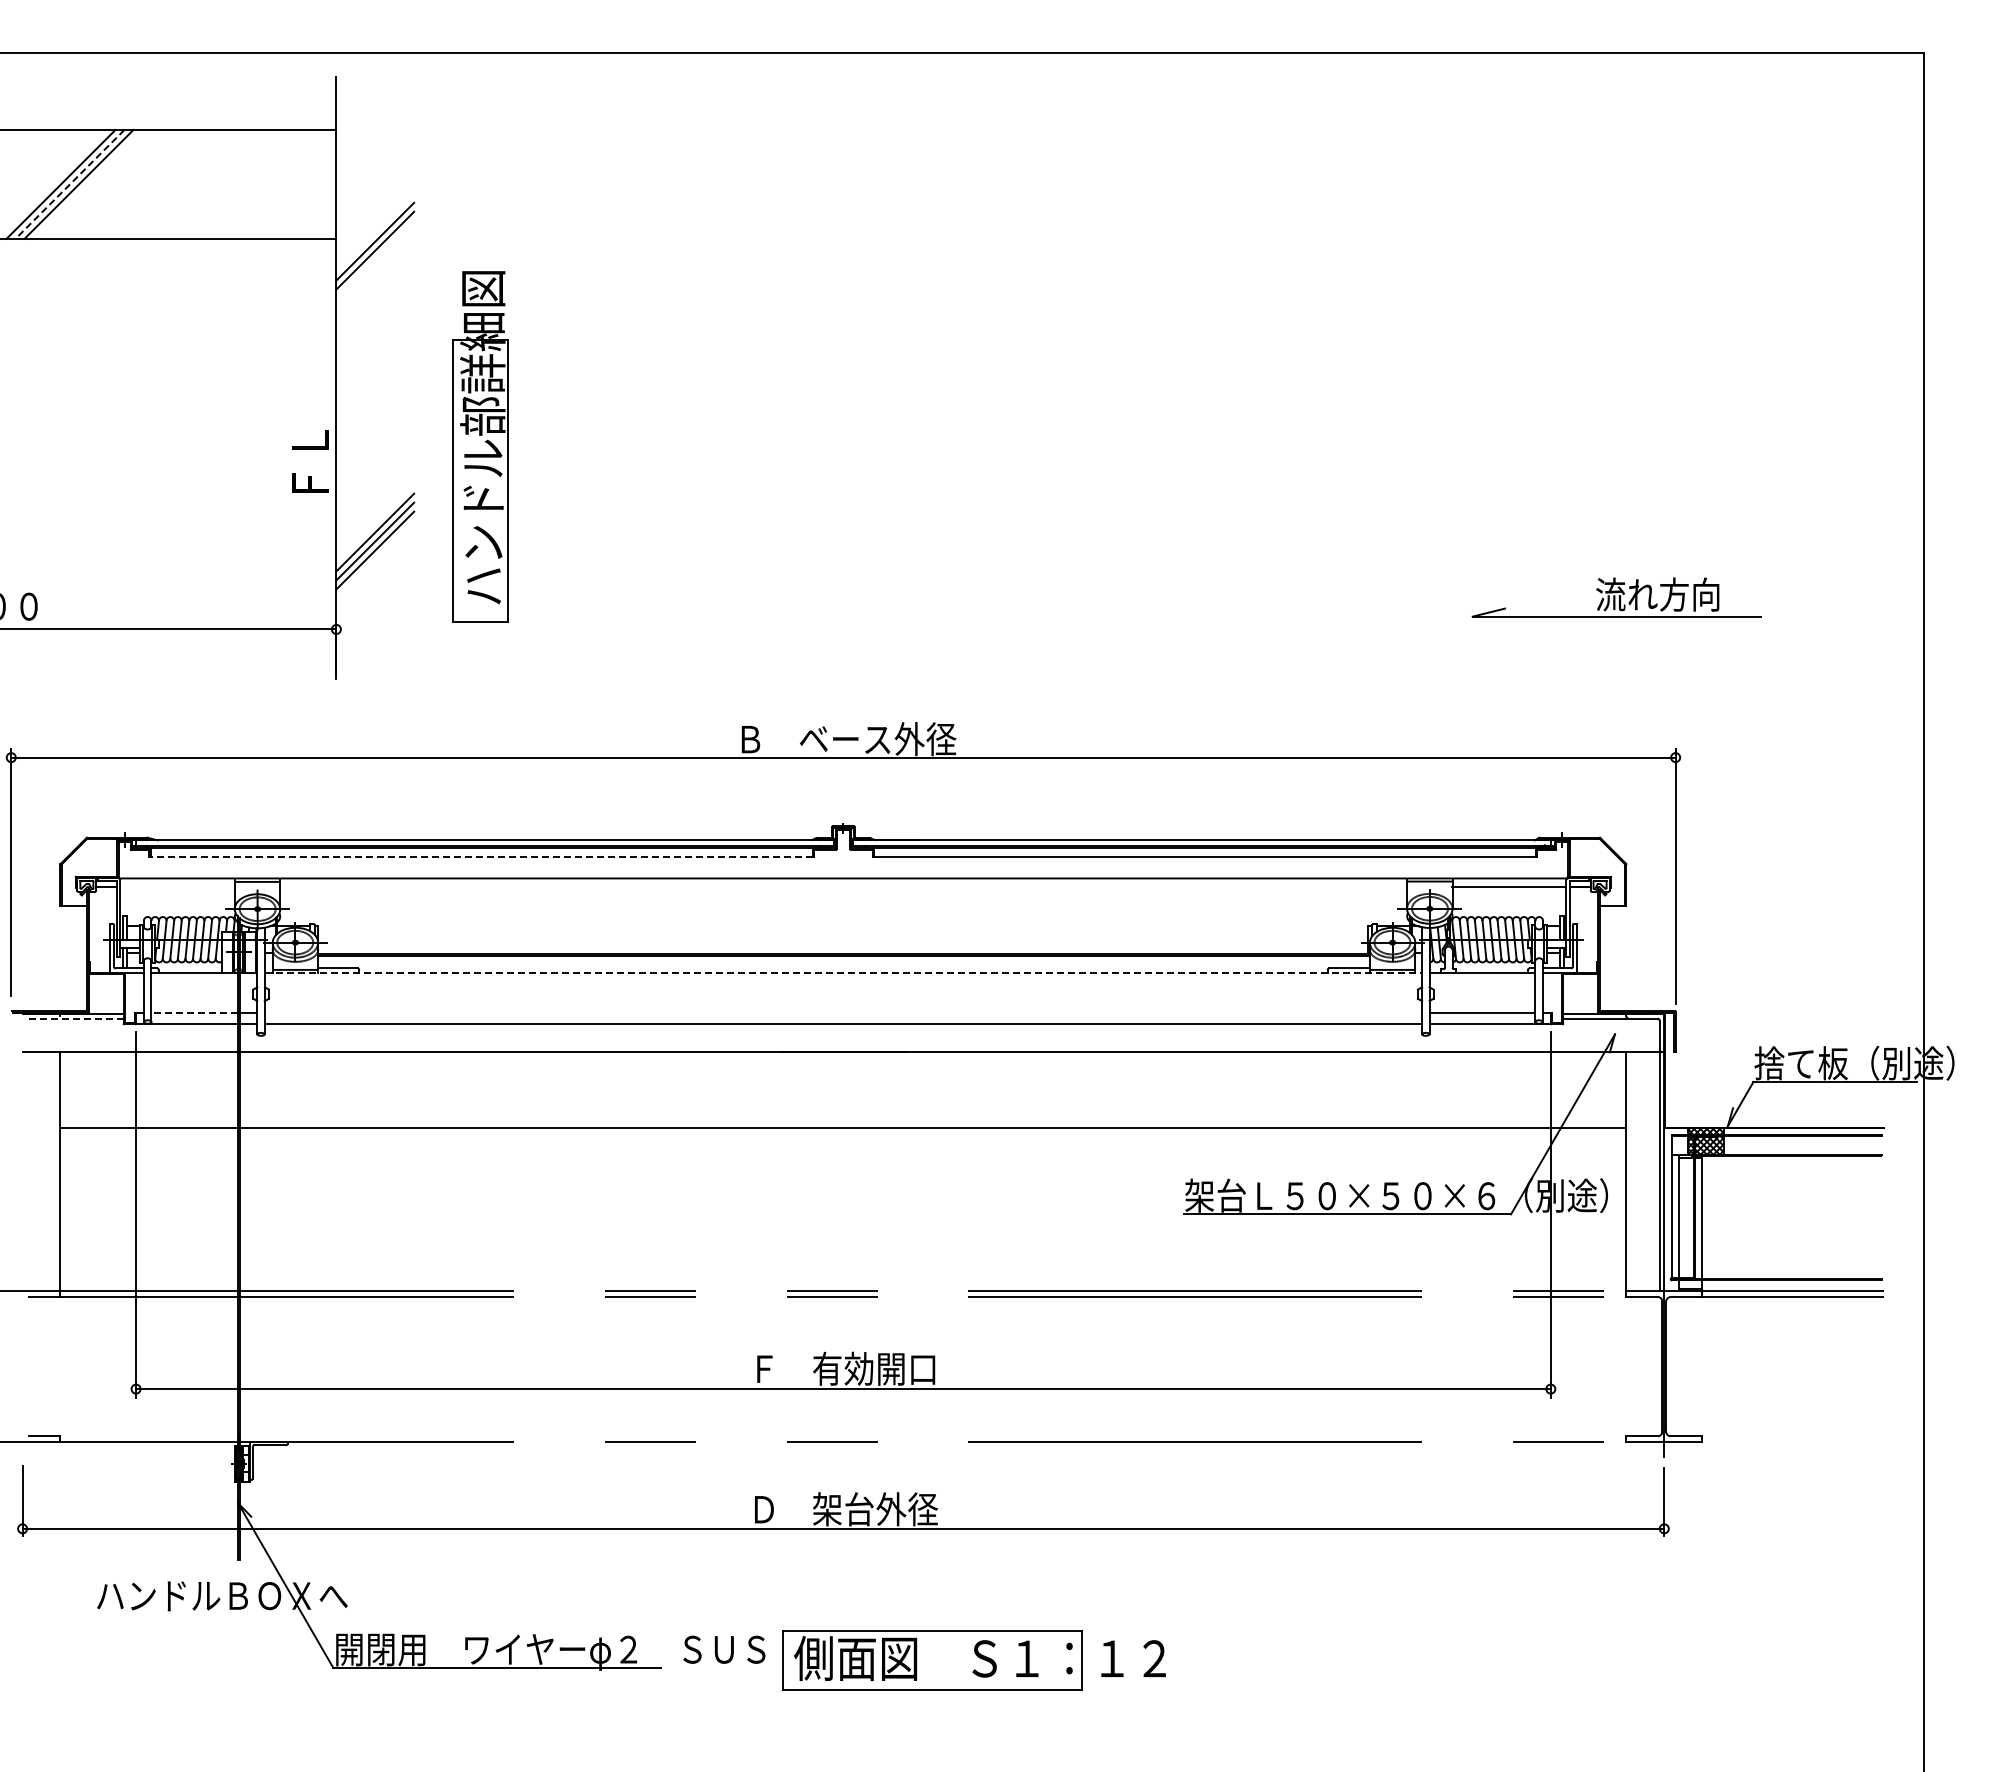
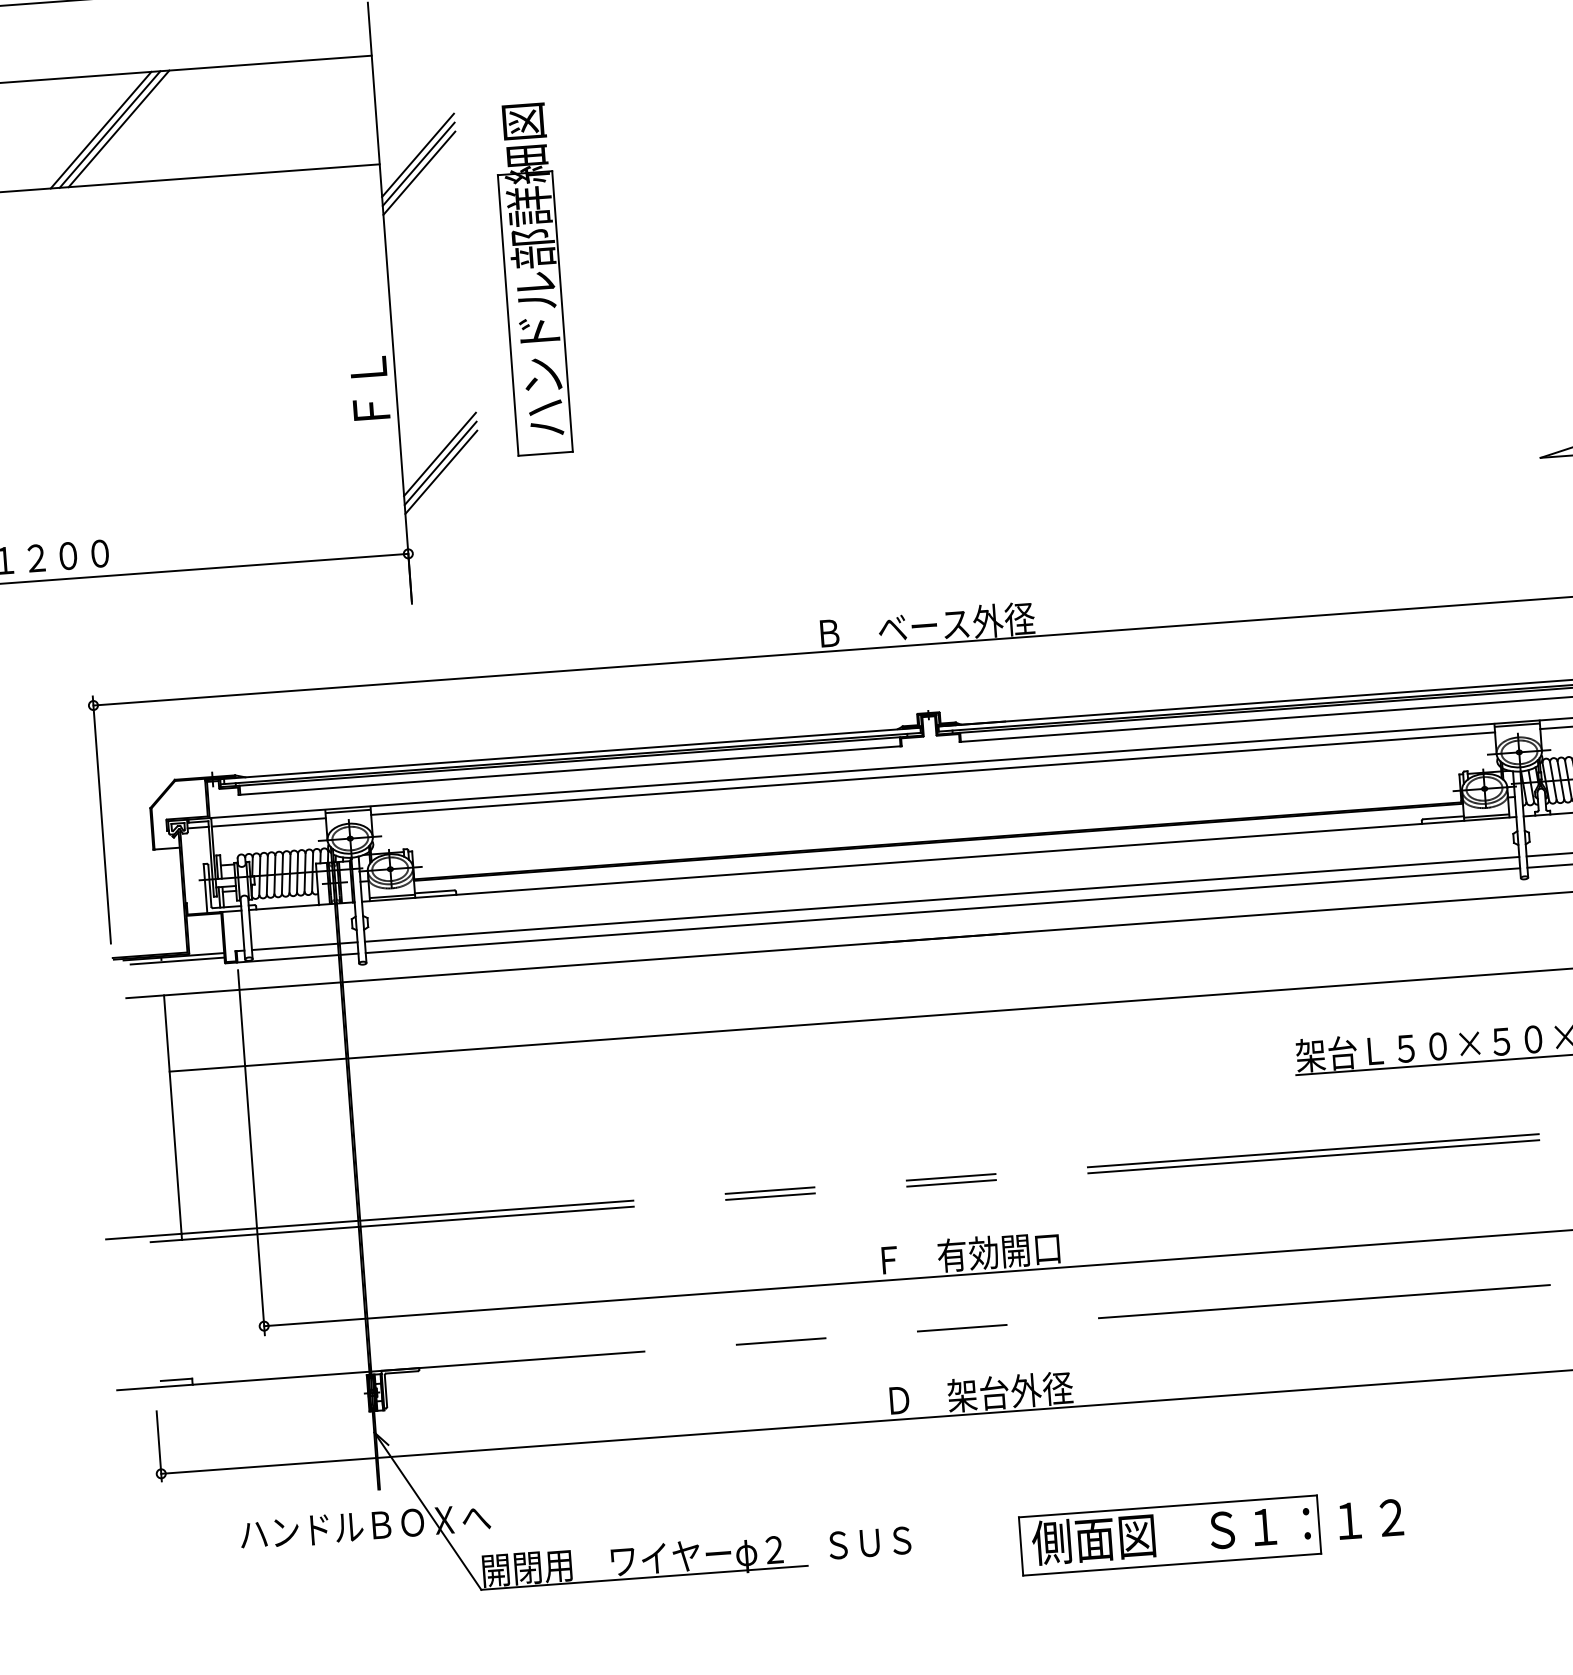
line: (69, 184) -> (109, 129), dashed -> solid
line: (375, 232) -> (418, 155), added
part: (480, 446) -> (532, 279), moved
line: (481, 857) -> (569, 770), dashed -> solid
line: (177, 887) -> (268, 822), added
line: (843, 887) -> (932, 774), added
line: (843, 973) -> (939, 859), dashed -> solid
line: (194, 1013) -> (294, 947), dashed -> solid
line: (843, 1013) -> (942, 899), added
line: (76, 1018) -> (177, 960), dashed -> solid
part: (973, 1660) -> (1211, 1532), moved

